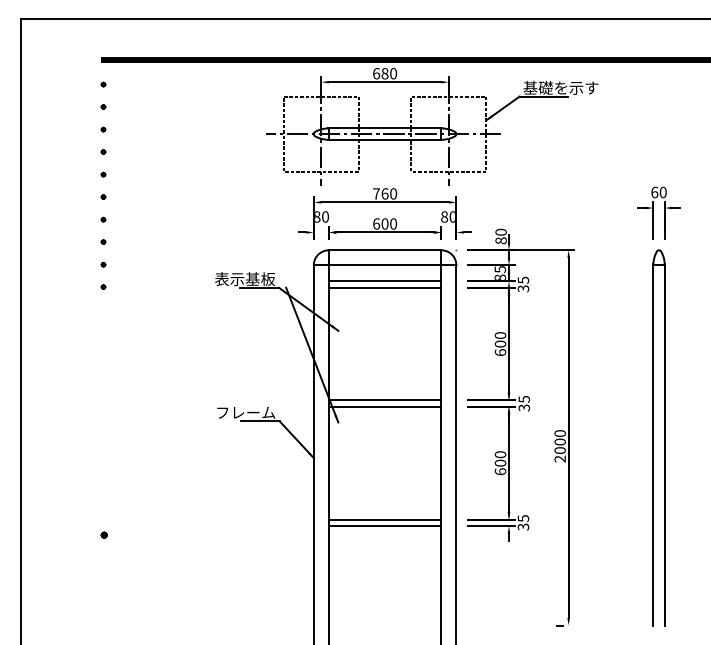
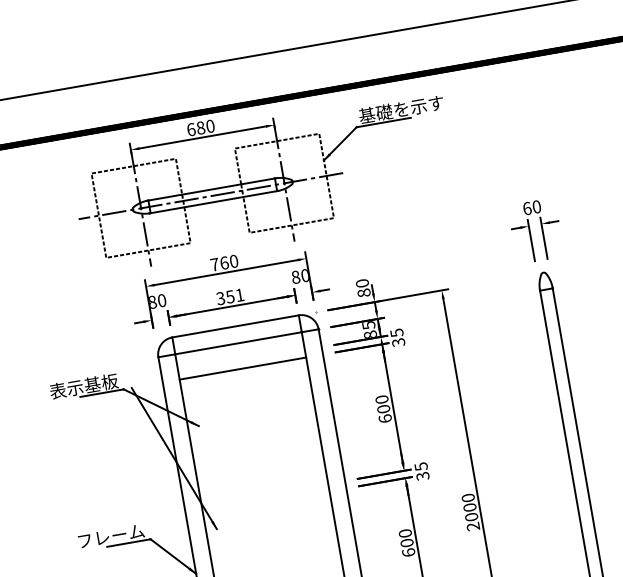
text: (385, 223) -> (230, 296), 600 -> 351
line: (384, 281) -> (241, 361), removed
line: (384, 400) -> (264, 495), removed
line: (384, 406) -> (265, 502), removed

